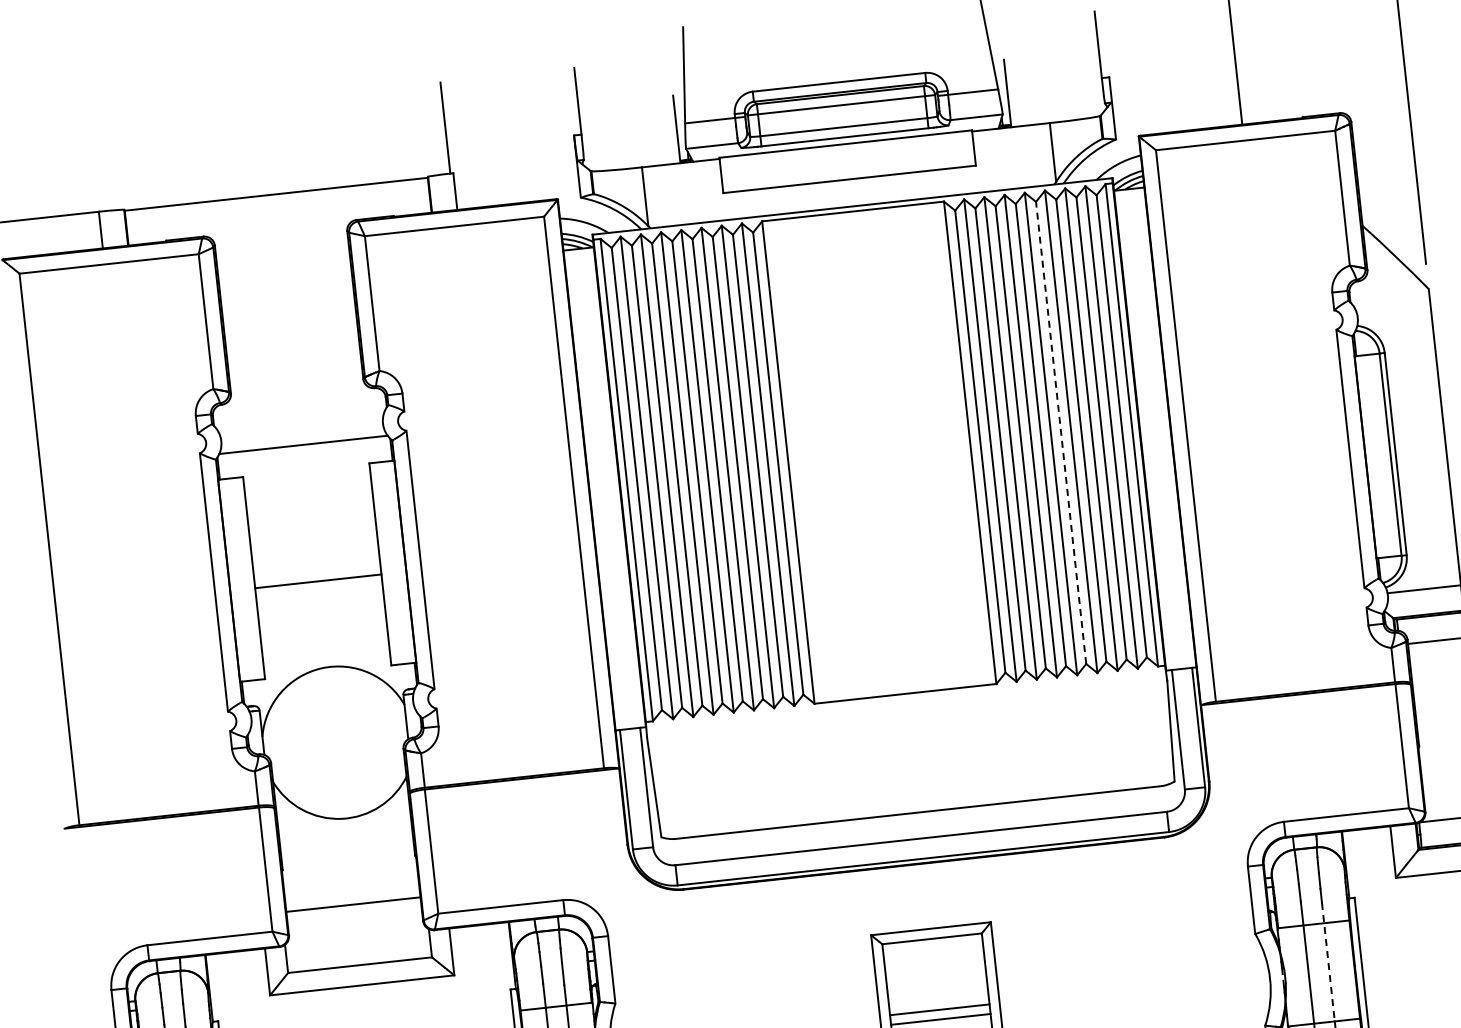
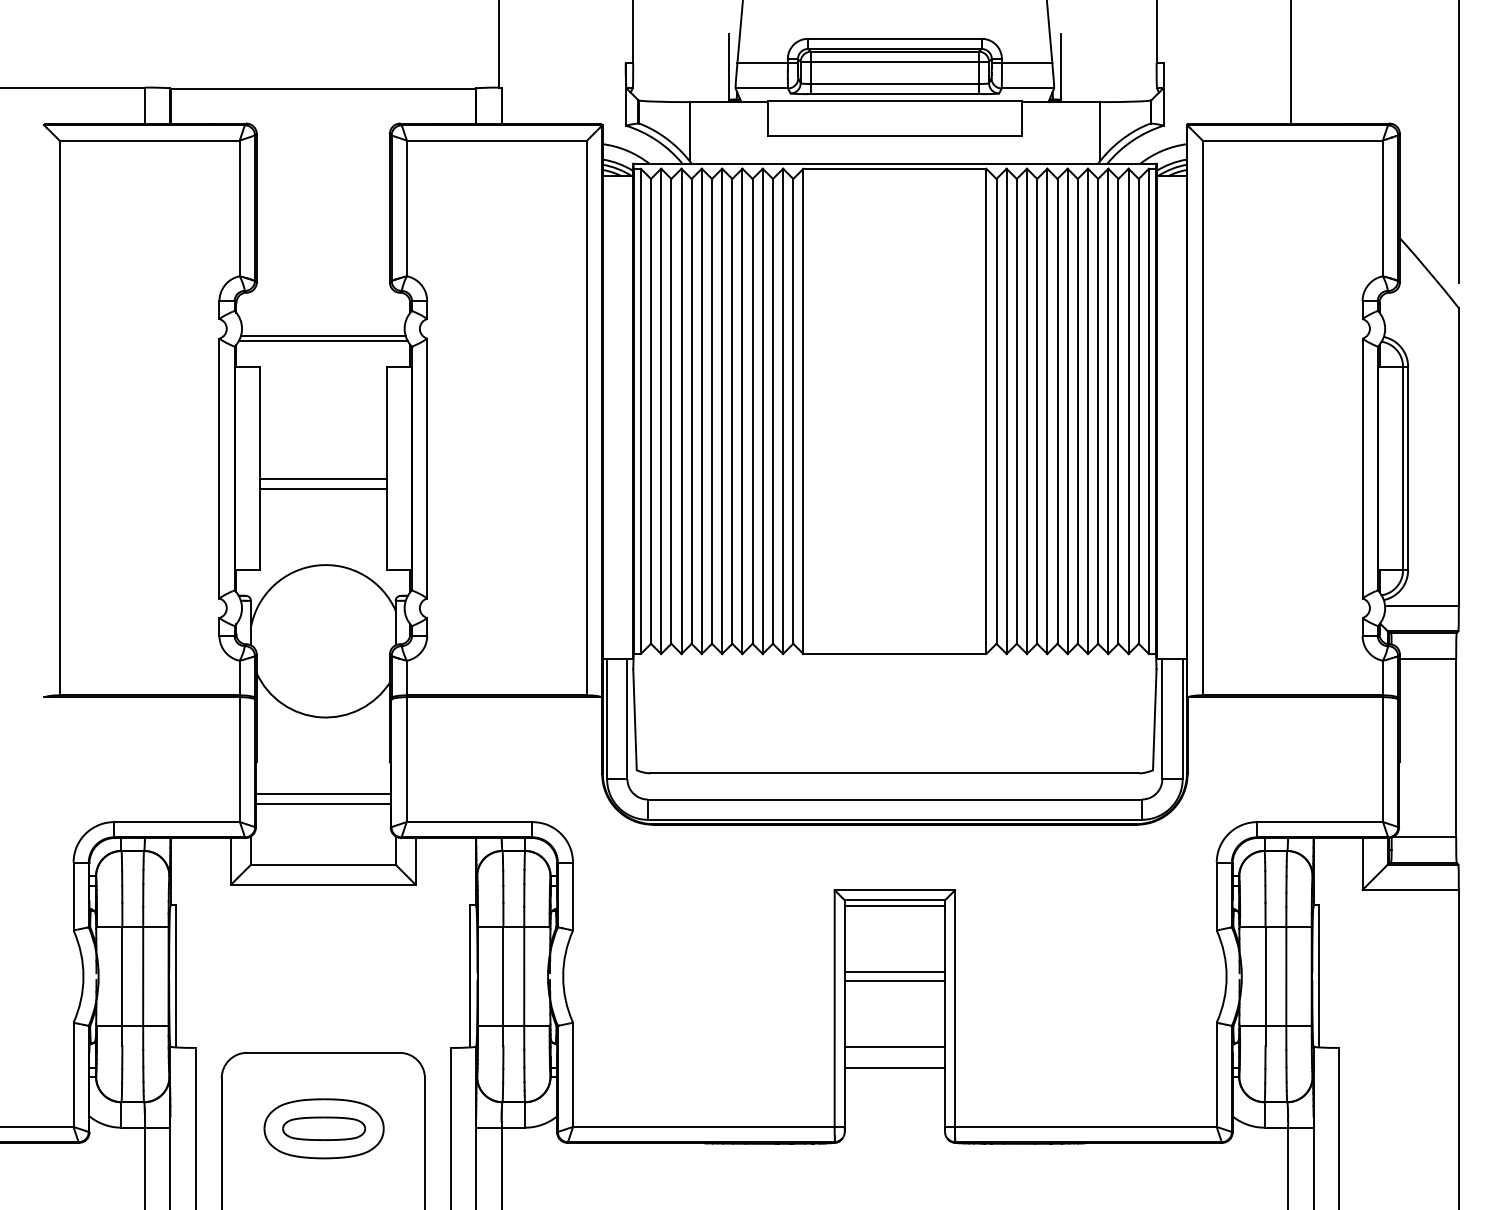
line: (1060, 432) -> (1077, 410), dashed -> solid
line: (302, 440) -> (322, 336), added
line: (318, 591) -> (322, 488), added
line: (351, 894) -> (322, 793), added
line: (932, 943) -> (894, 905), added
line: (1328, 962) -> (1286, 966), dashed -> solid

